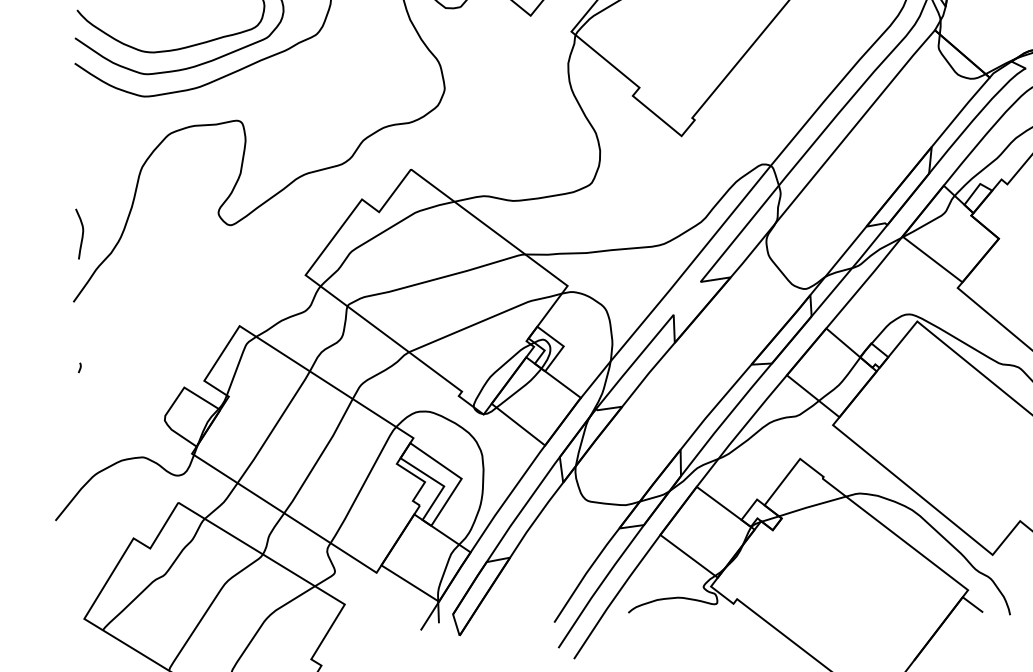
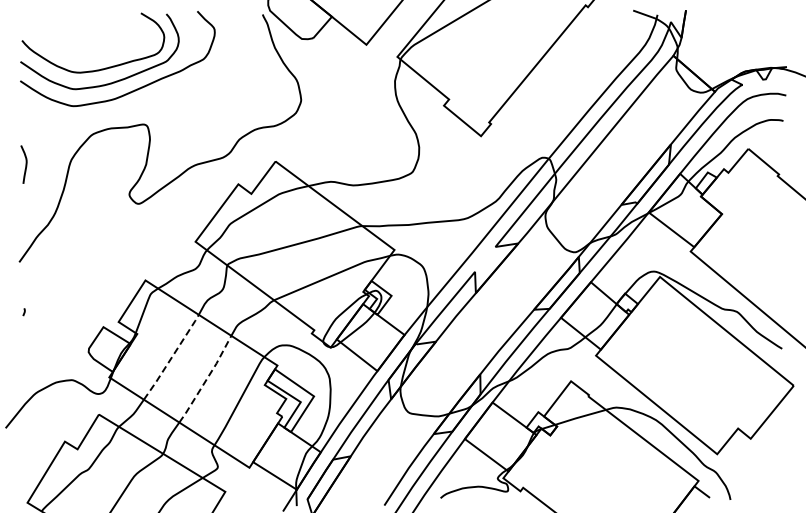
curve: (81, 233) -> (25, 164), moved
line: (275, 426) -> (172, 356), solid -> dashed
line: (320, 456) -> (206, 379), solid -> dashed

